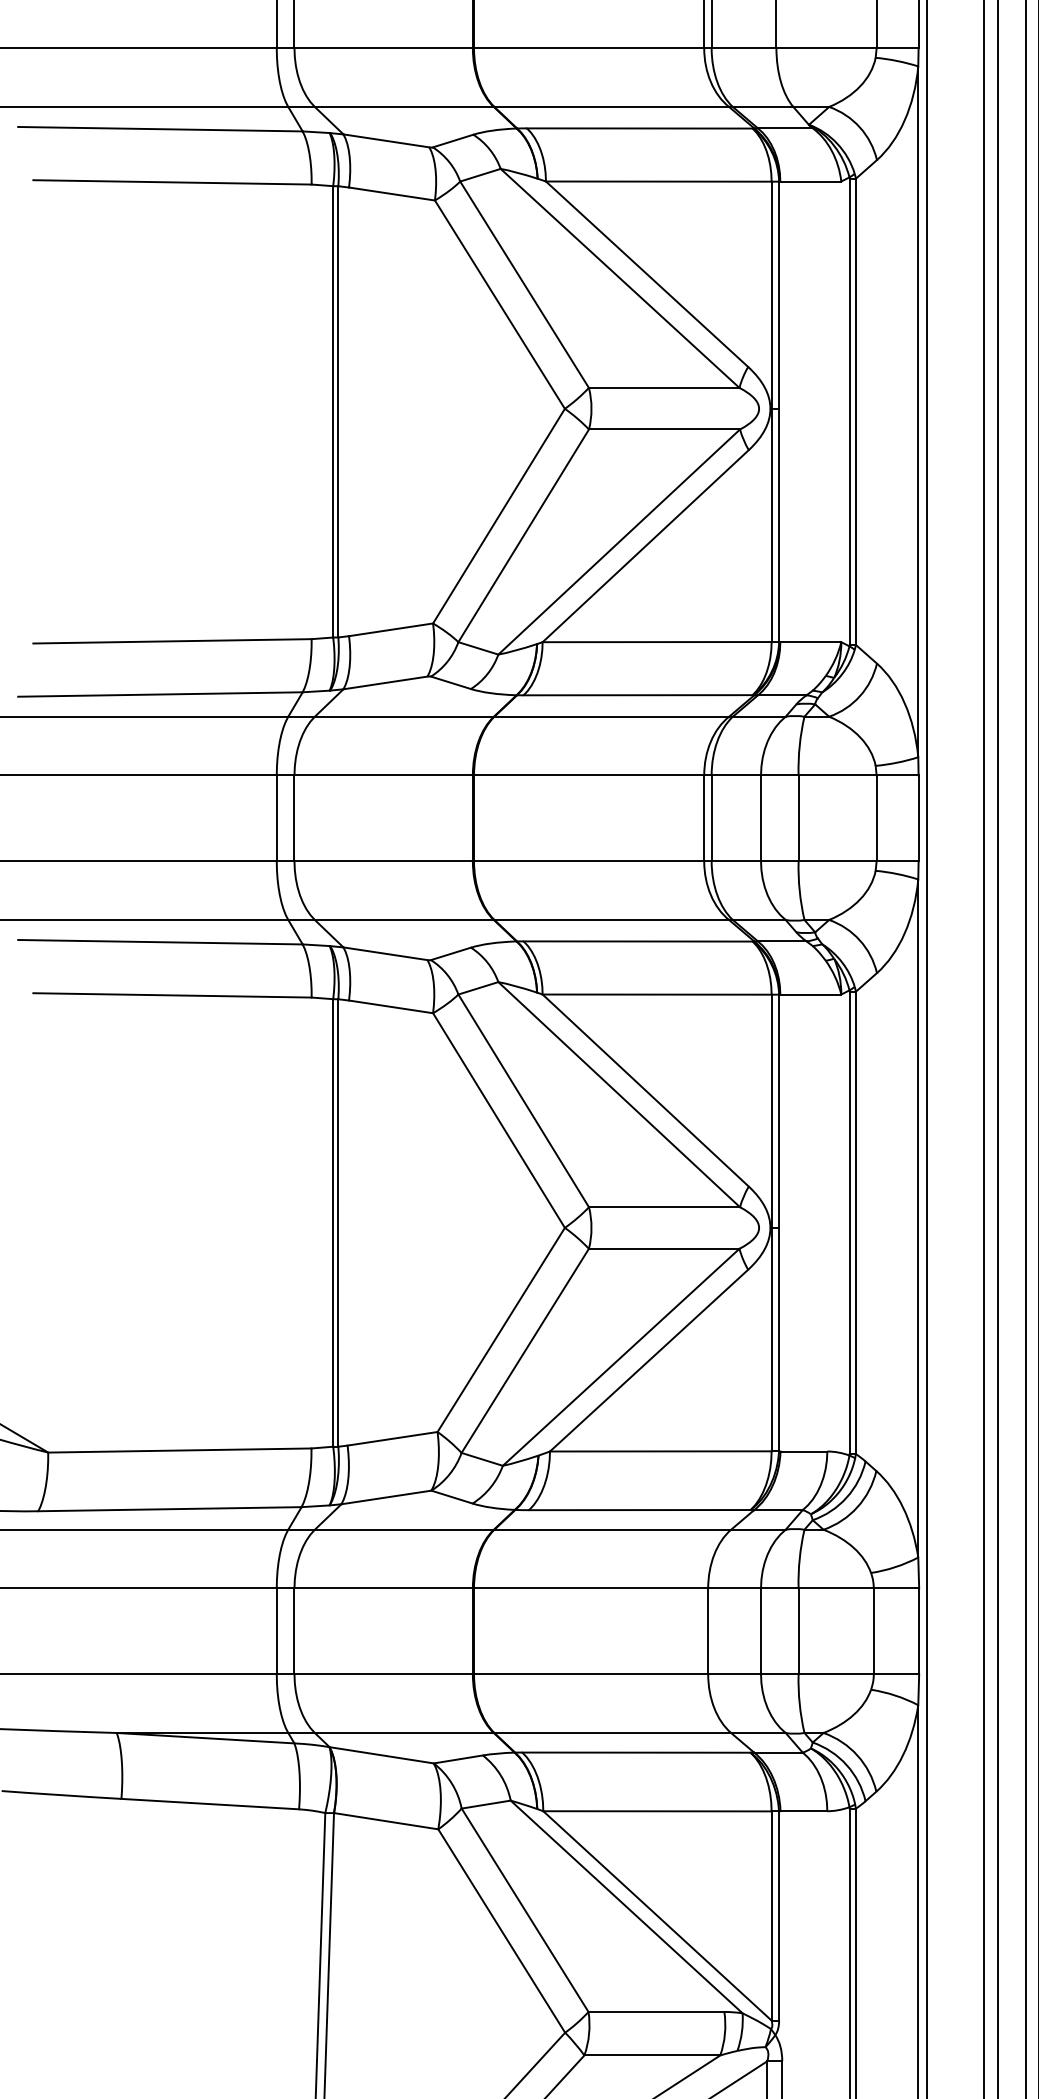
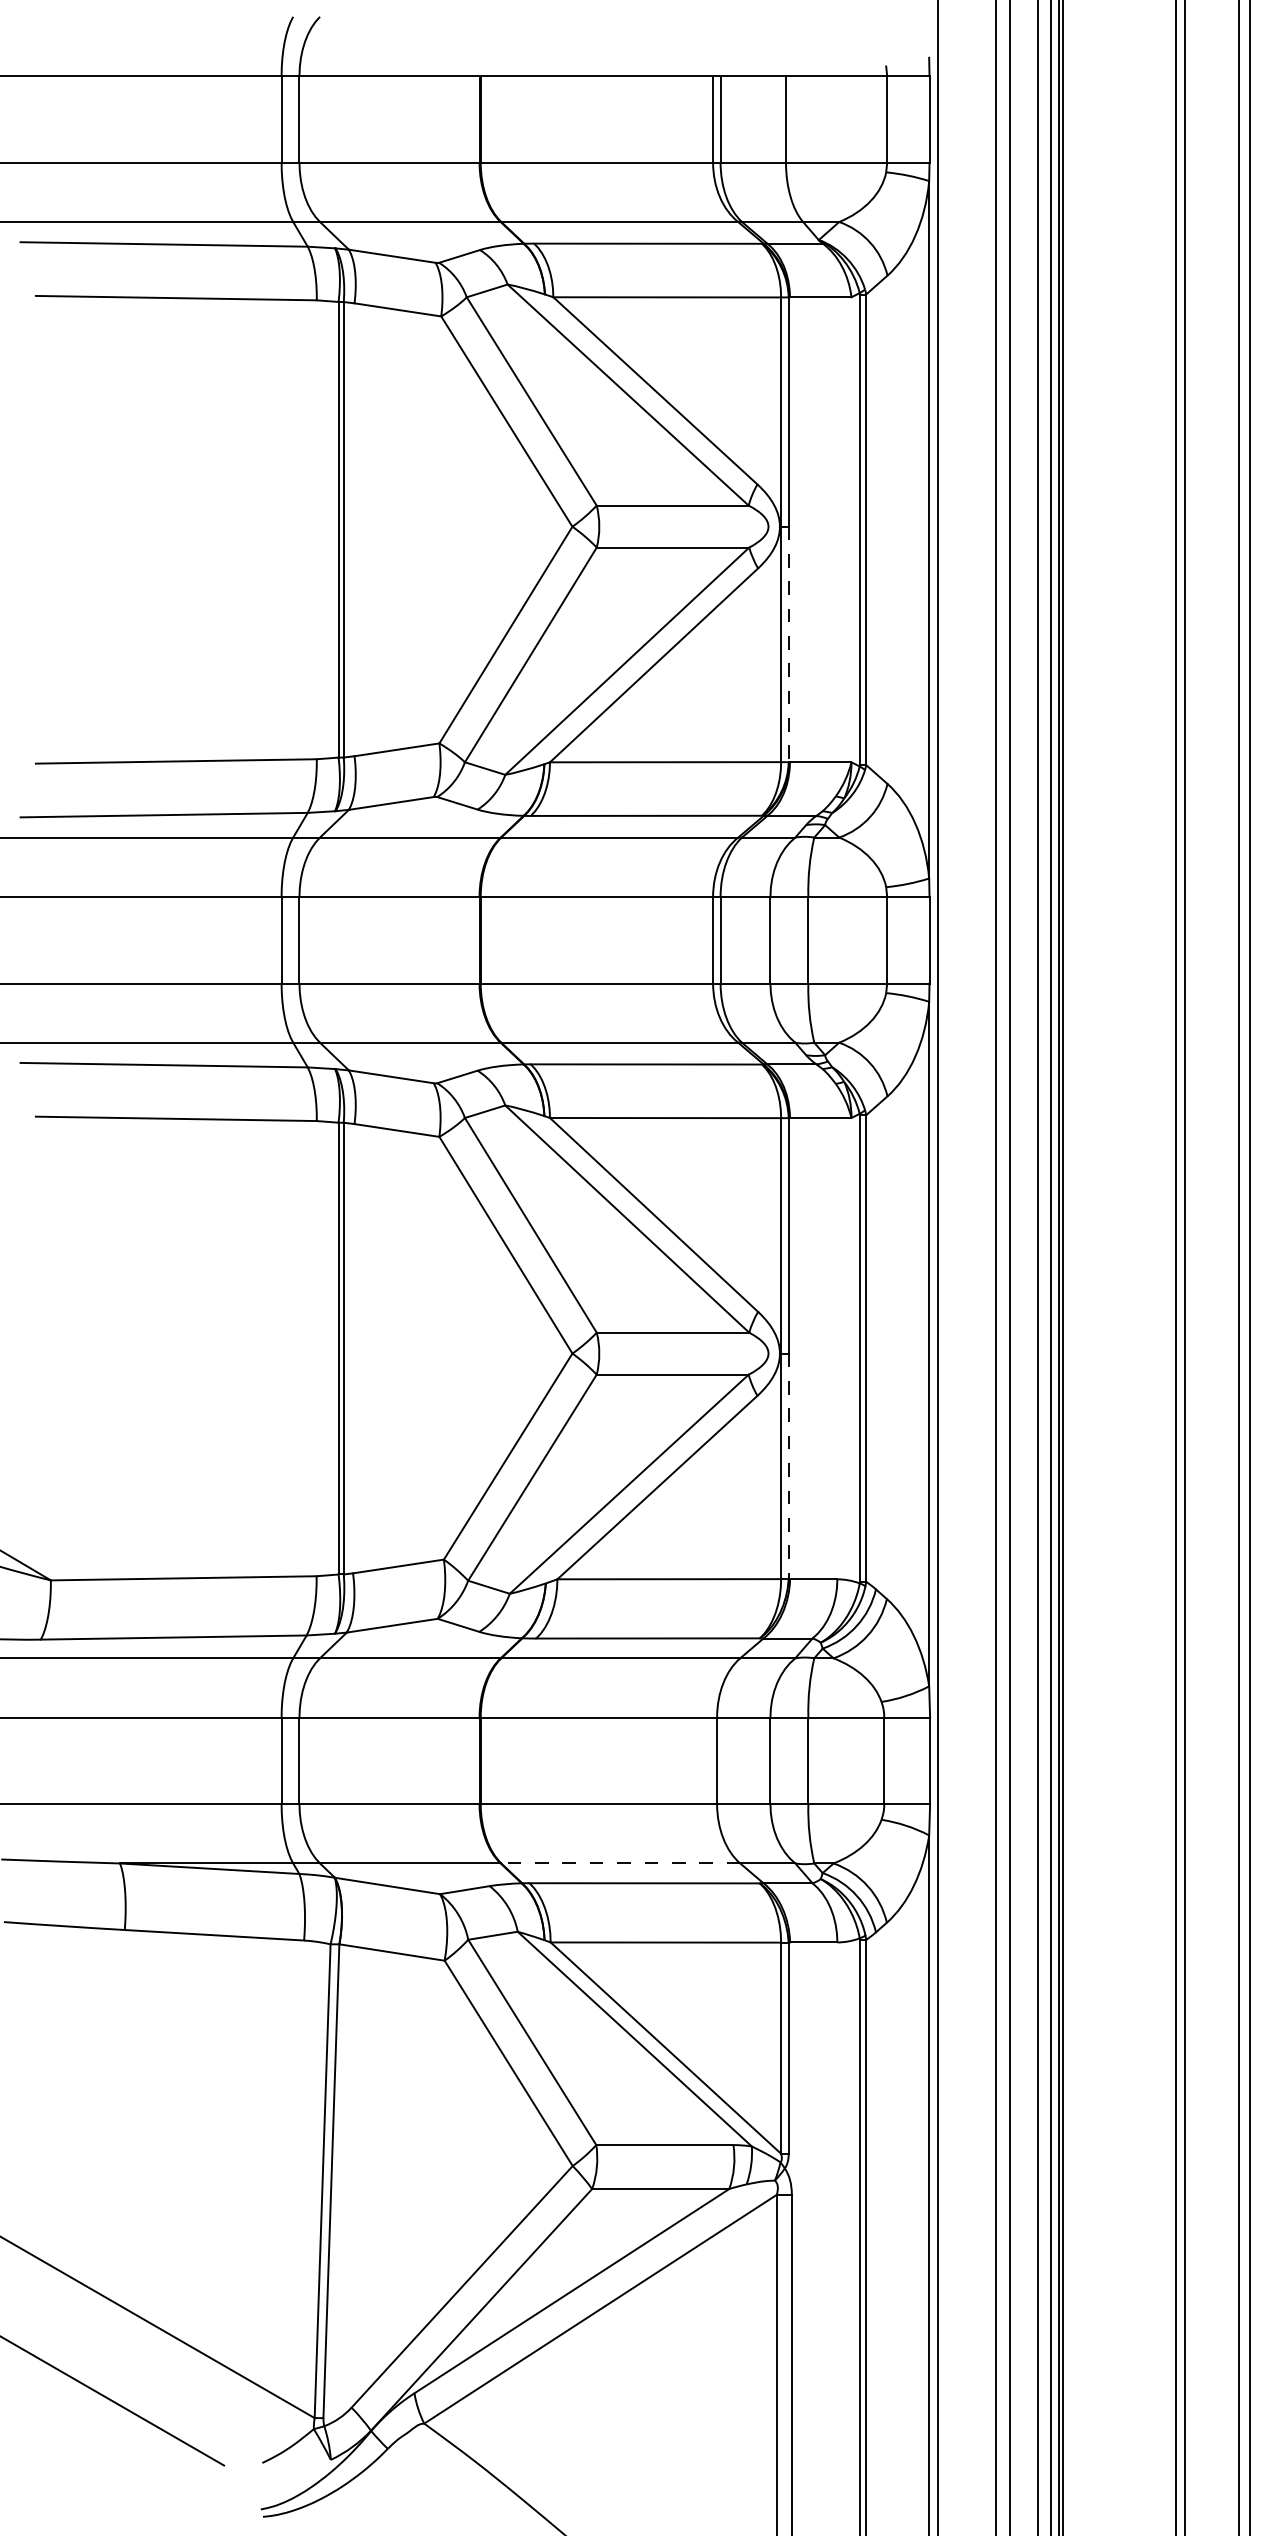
line: (778, 525) -> (788, 644), solid -> dashed
line: (778, 1339) -> (788, 1466), solid -> dashed
line: (612, 1733) -> (620, 1863), solid -> dashed

